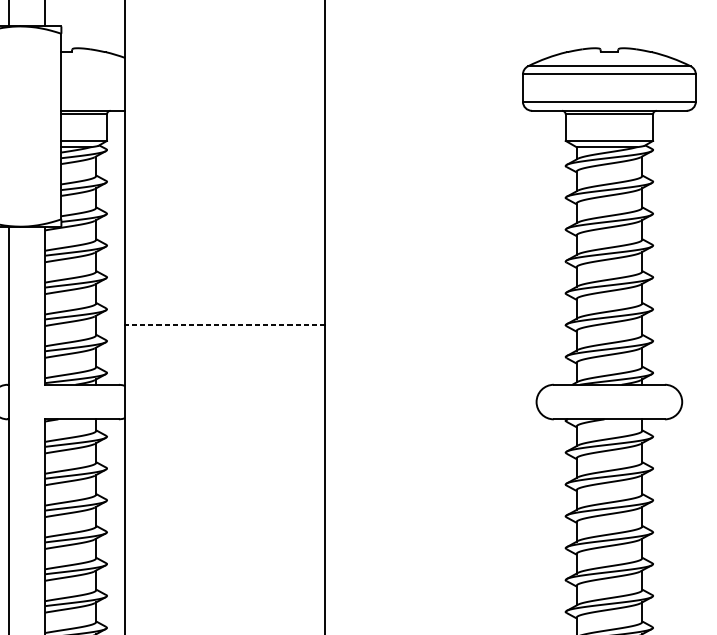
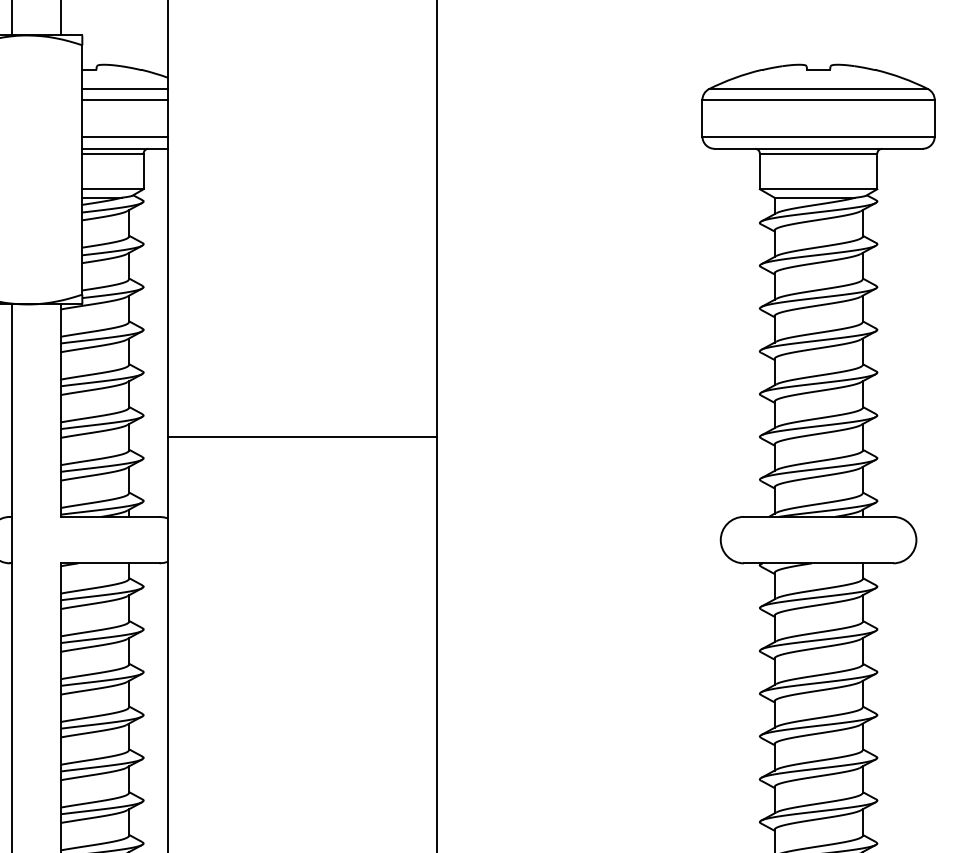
line: (92, 66) -> (124, 89), added
line: (92, 74) -> (124, 100), added
line: (92, 101) -> (124, 136), added
line: (225, 324) -> (302, 436), dashed -> solid

